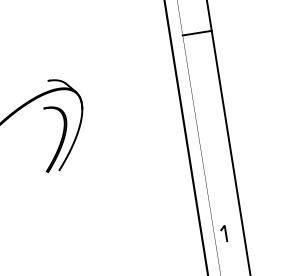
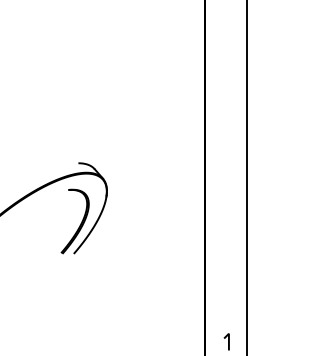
line: (196, 33) -> (231, 139), removed

